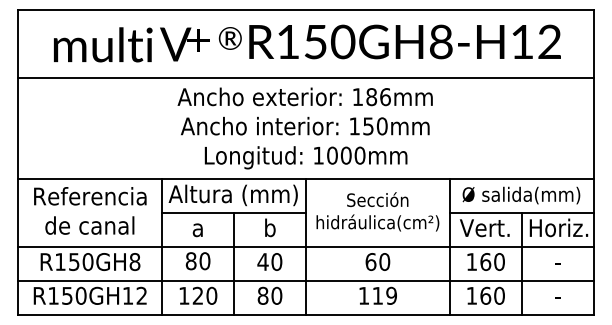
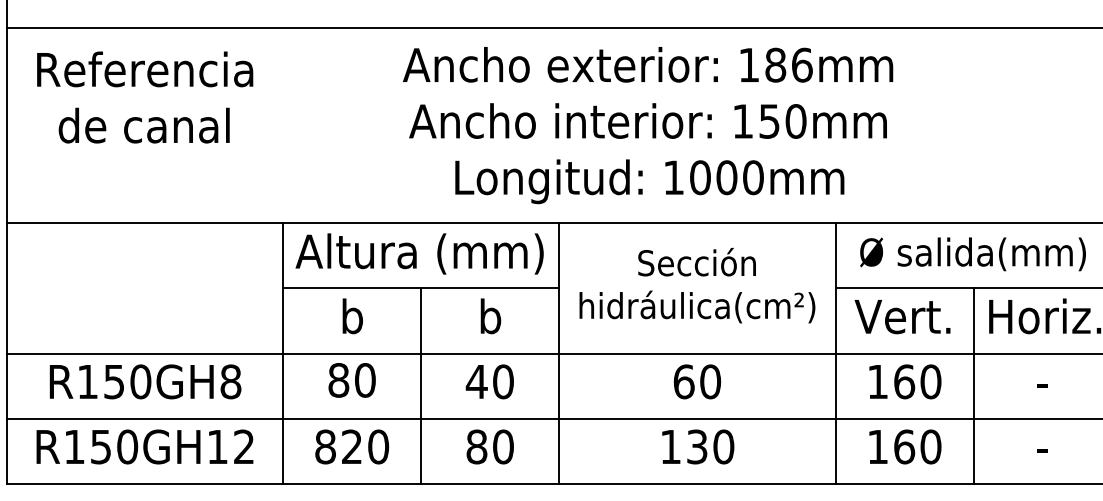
text: (304, 128) -> (646, 125), moved
text: (90, 210) -> (145, 96), moved
text: (197, 227) -> (350, 315), a -> b
text: (184, 295) -> (325, 446), 120 -> 820
text: (384, 295) -> (710, 446), 119 -> 130

